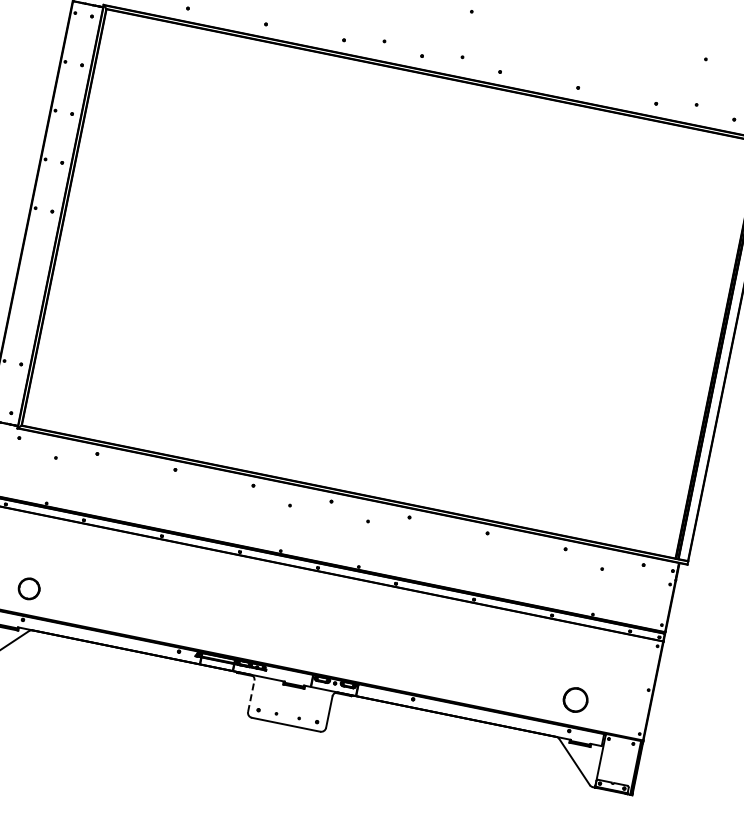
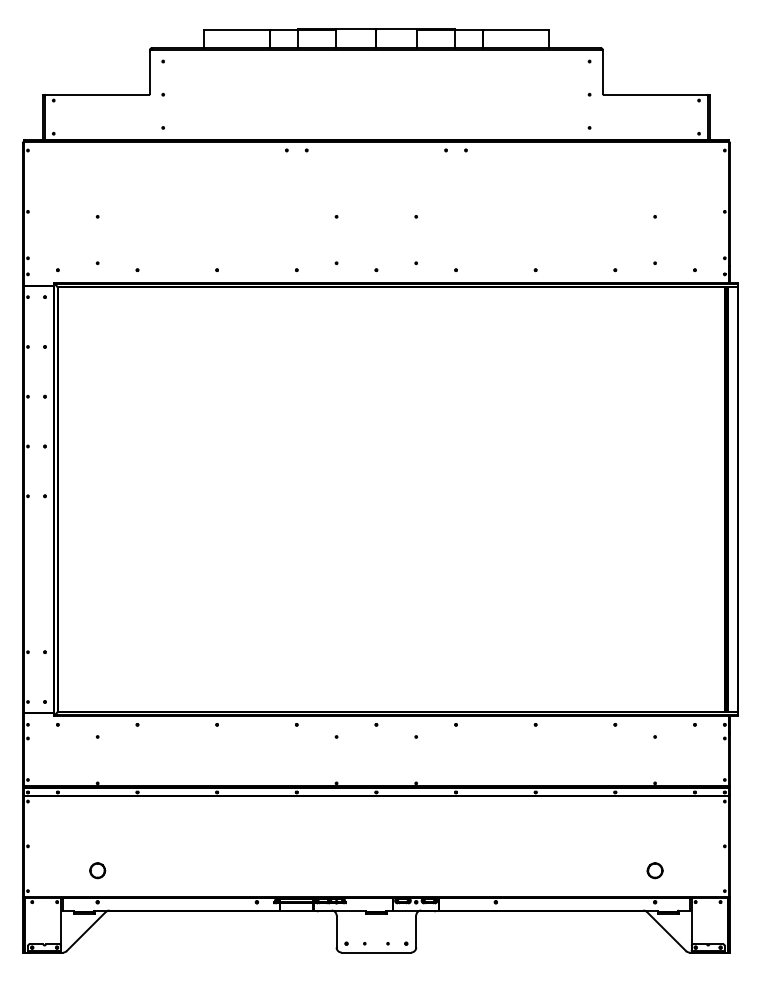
part: (29, 588) -> (97, 870), size x0.71
line: (251, 696) -> (336, 931), dashed -> solid
part: (574, 699) -> (654, 870), size x0.62

